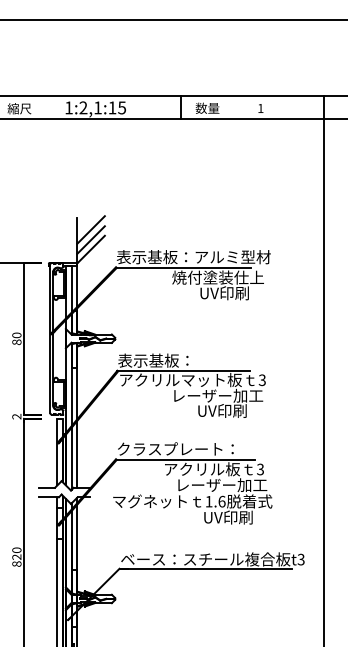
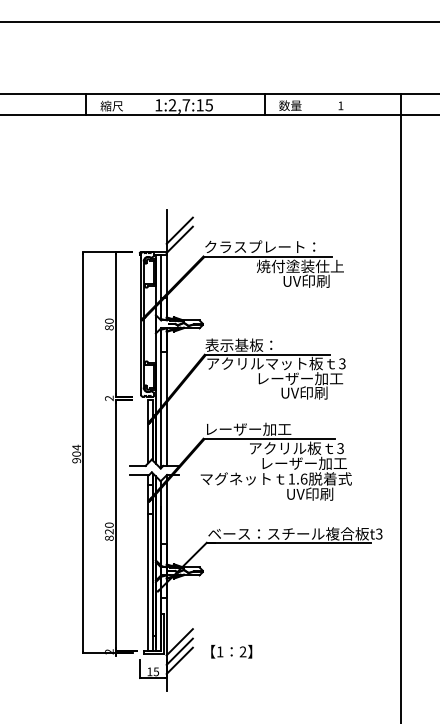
text: (98, 108) -> (186, 105), 1:2,1:15 -> 1:2,7:15
line: (90, 230) -> (179, 221), removed
text: (194, 256) -> (277, 246), 表示基板：アルミ型材 -> クラスプレート：
text: (176, 448) -> (260, 428), クラスプレート： -> レーザー加工

